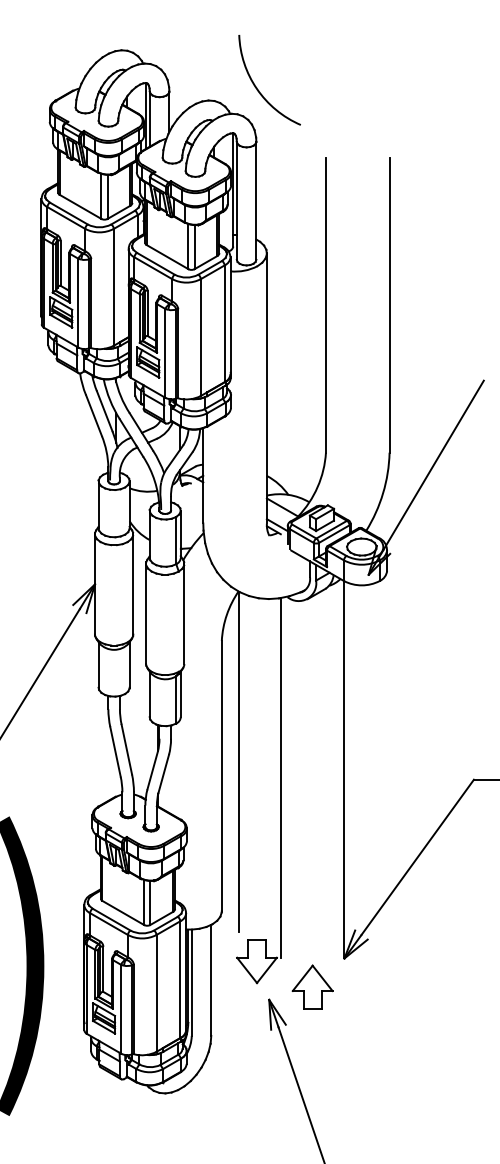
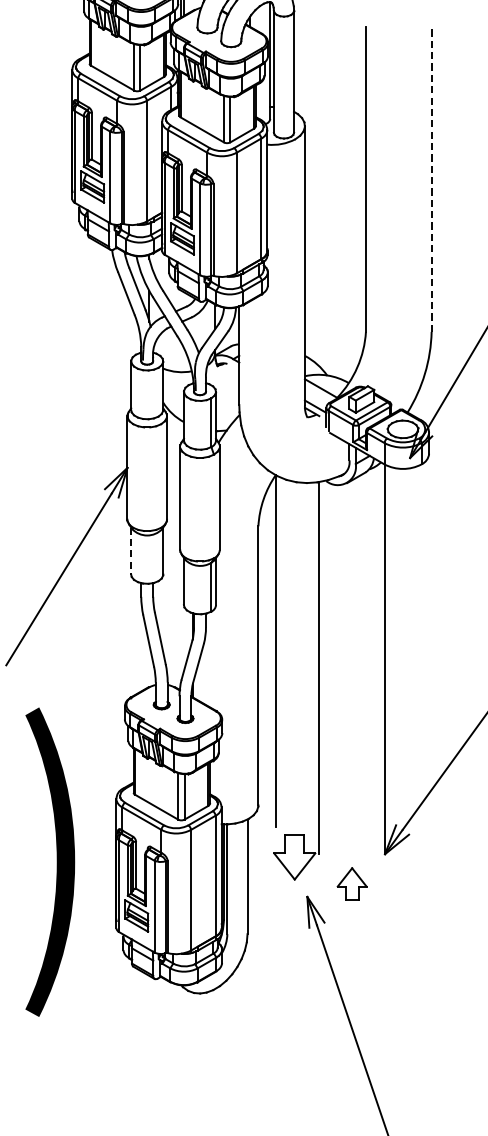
line: (389, 305) -> (431, 179), solid -> dashed
line: (98, 664) -> (131, 550), solid -> dashed
part: (312, 986) -> (352, 883), size x0.7

